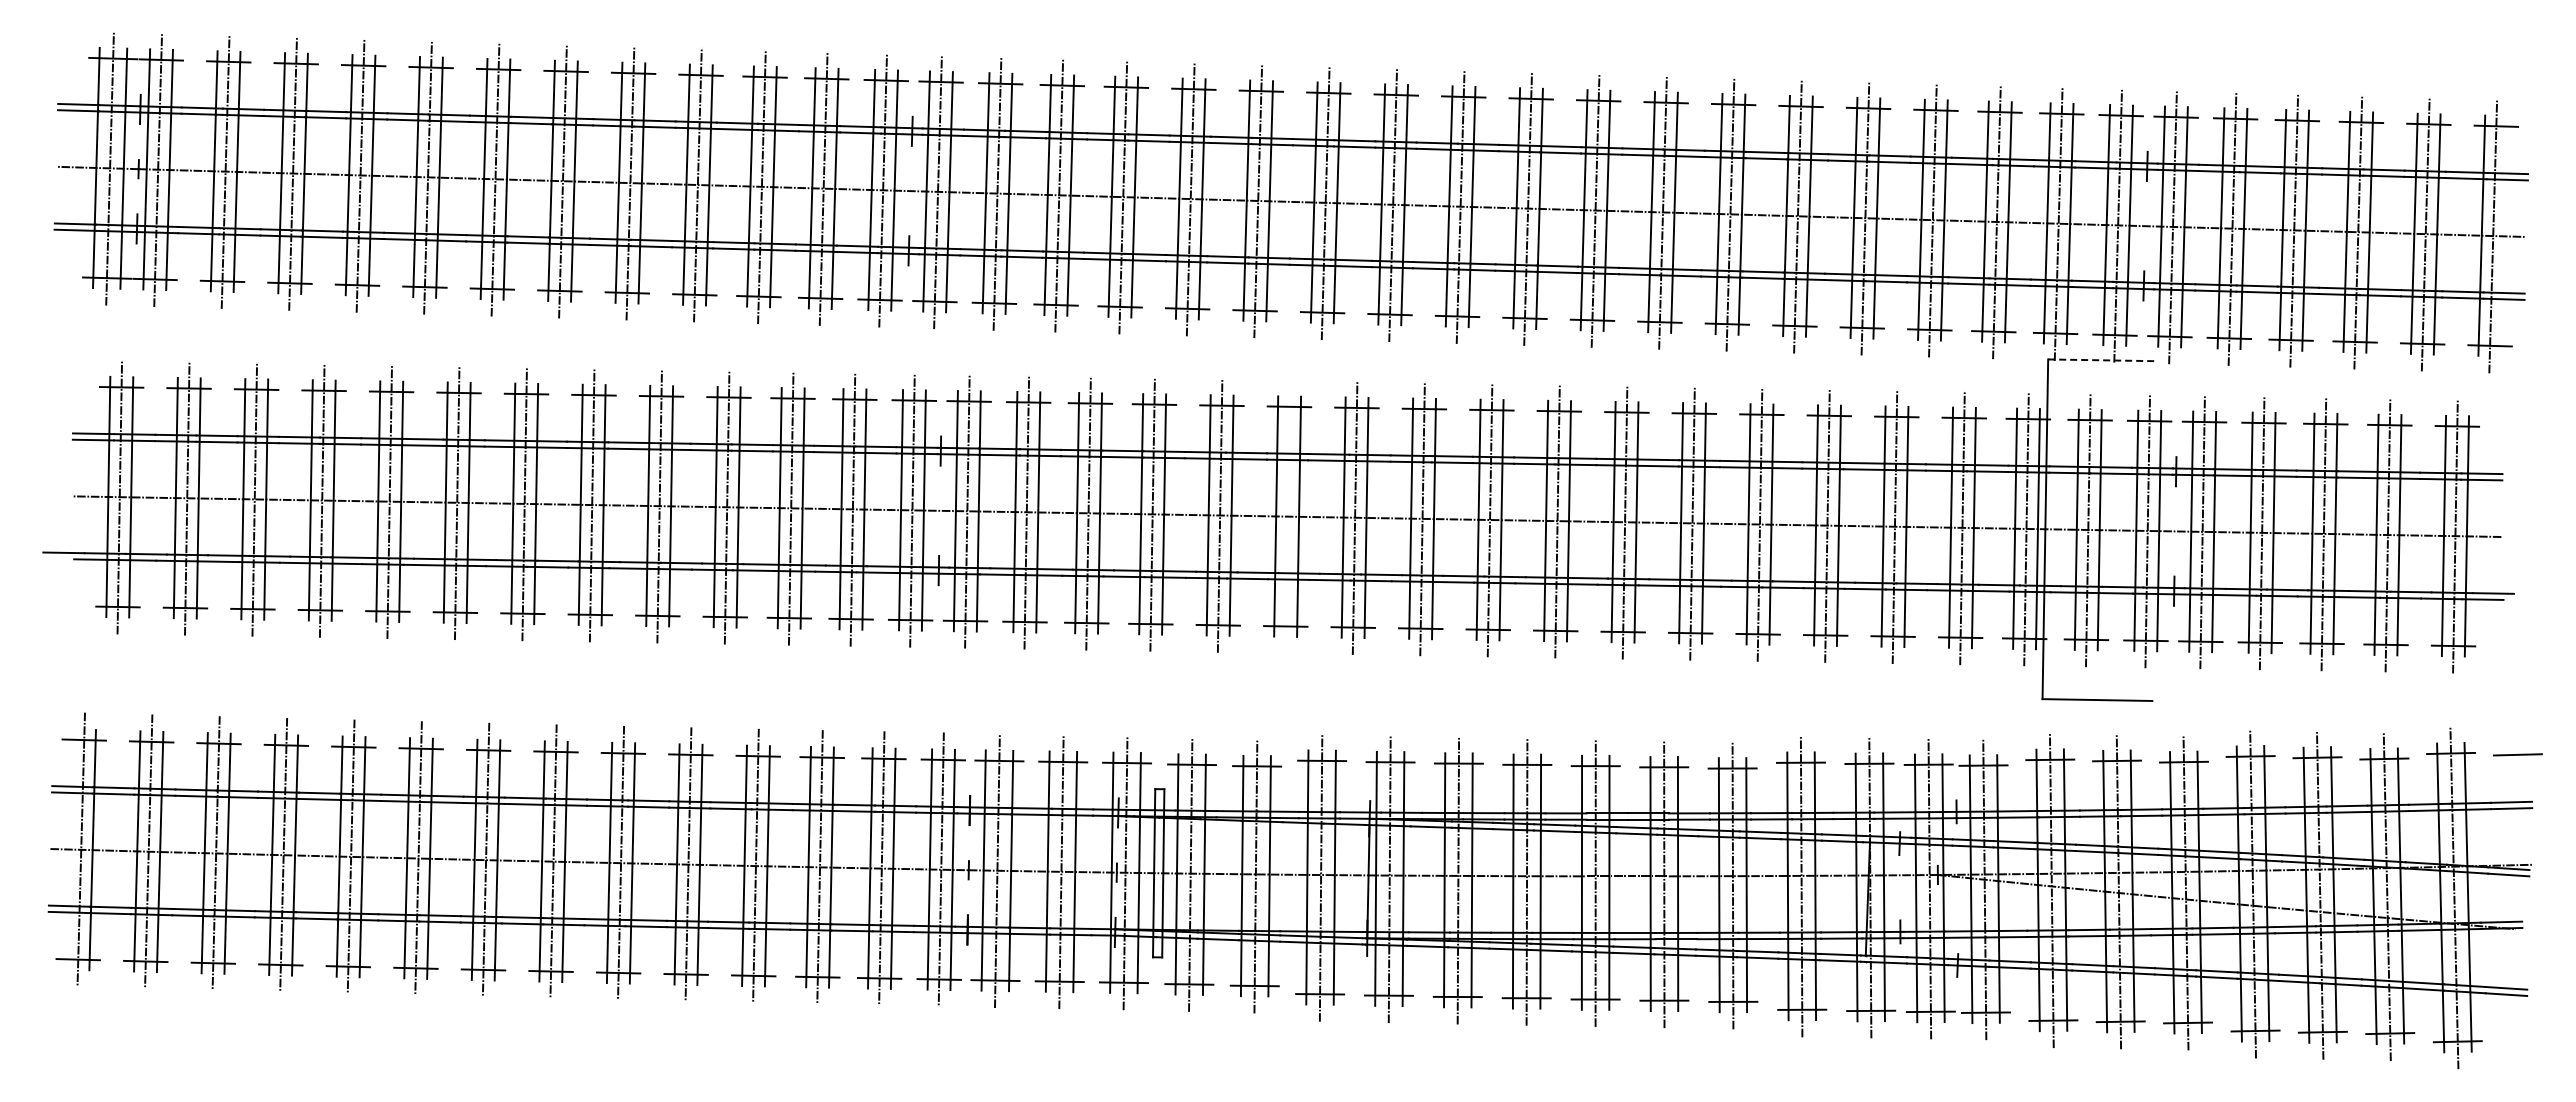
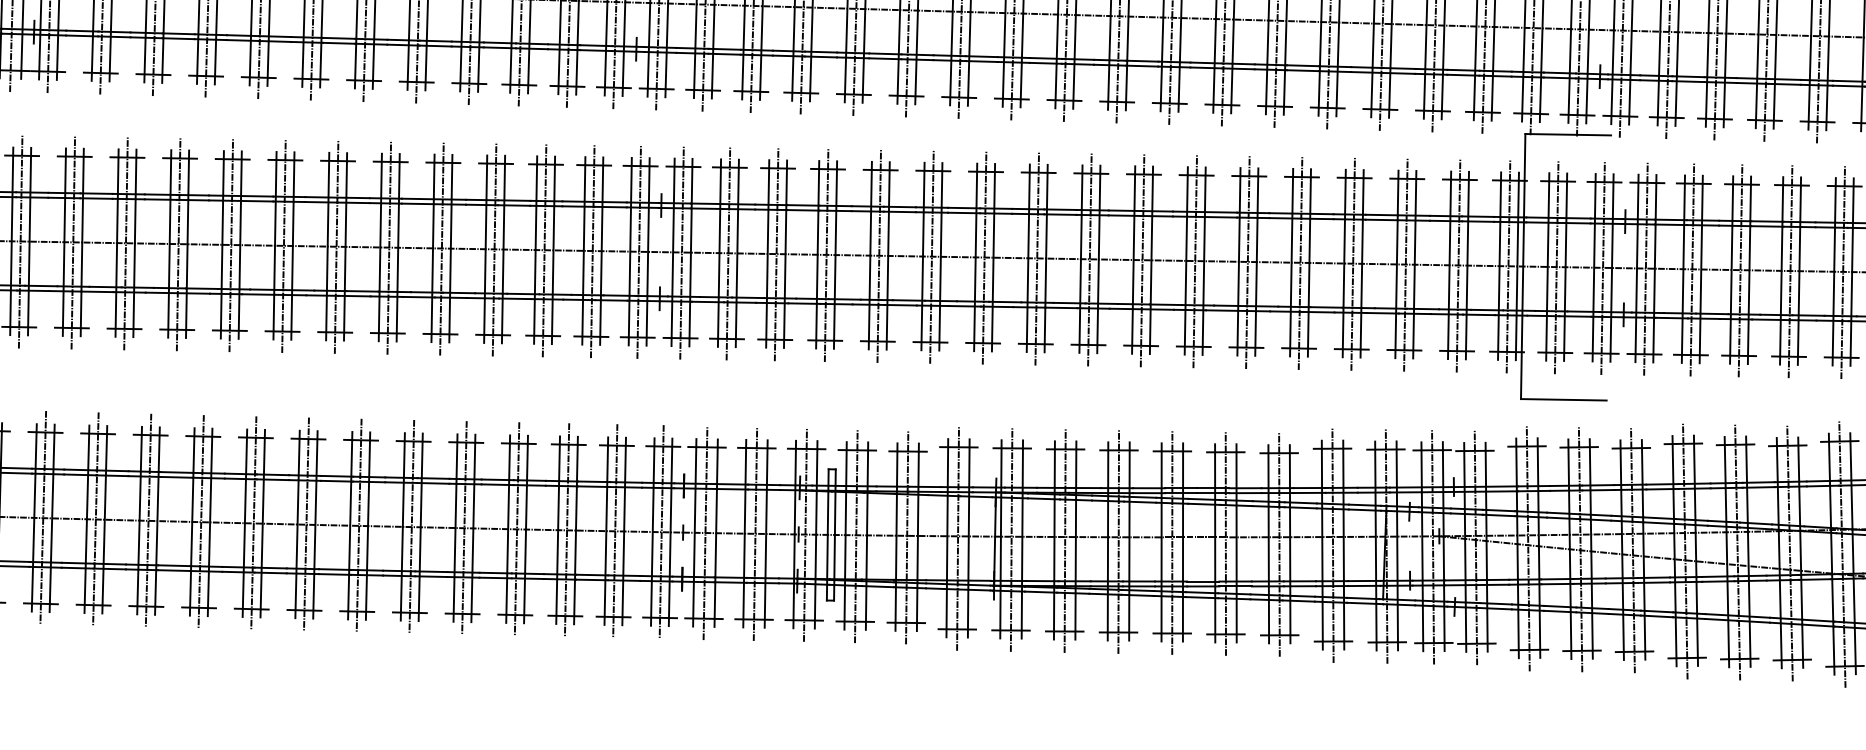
line: (2103, 360) -> (1568, 134), dashed -> solid
line: (1287, 516) -> (931, 256), added

